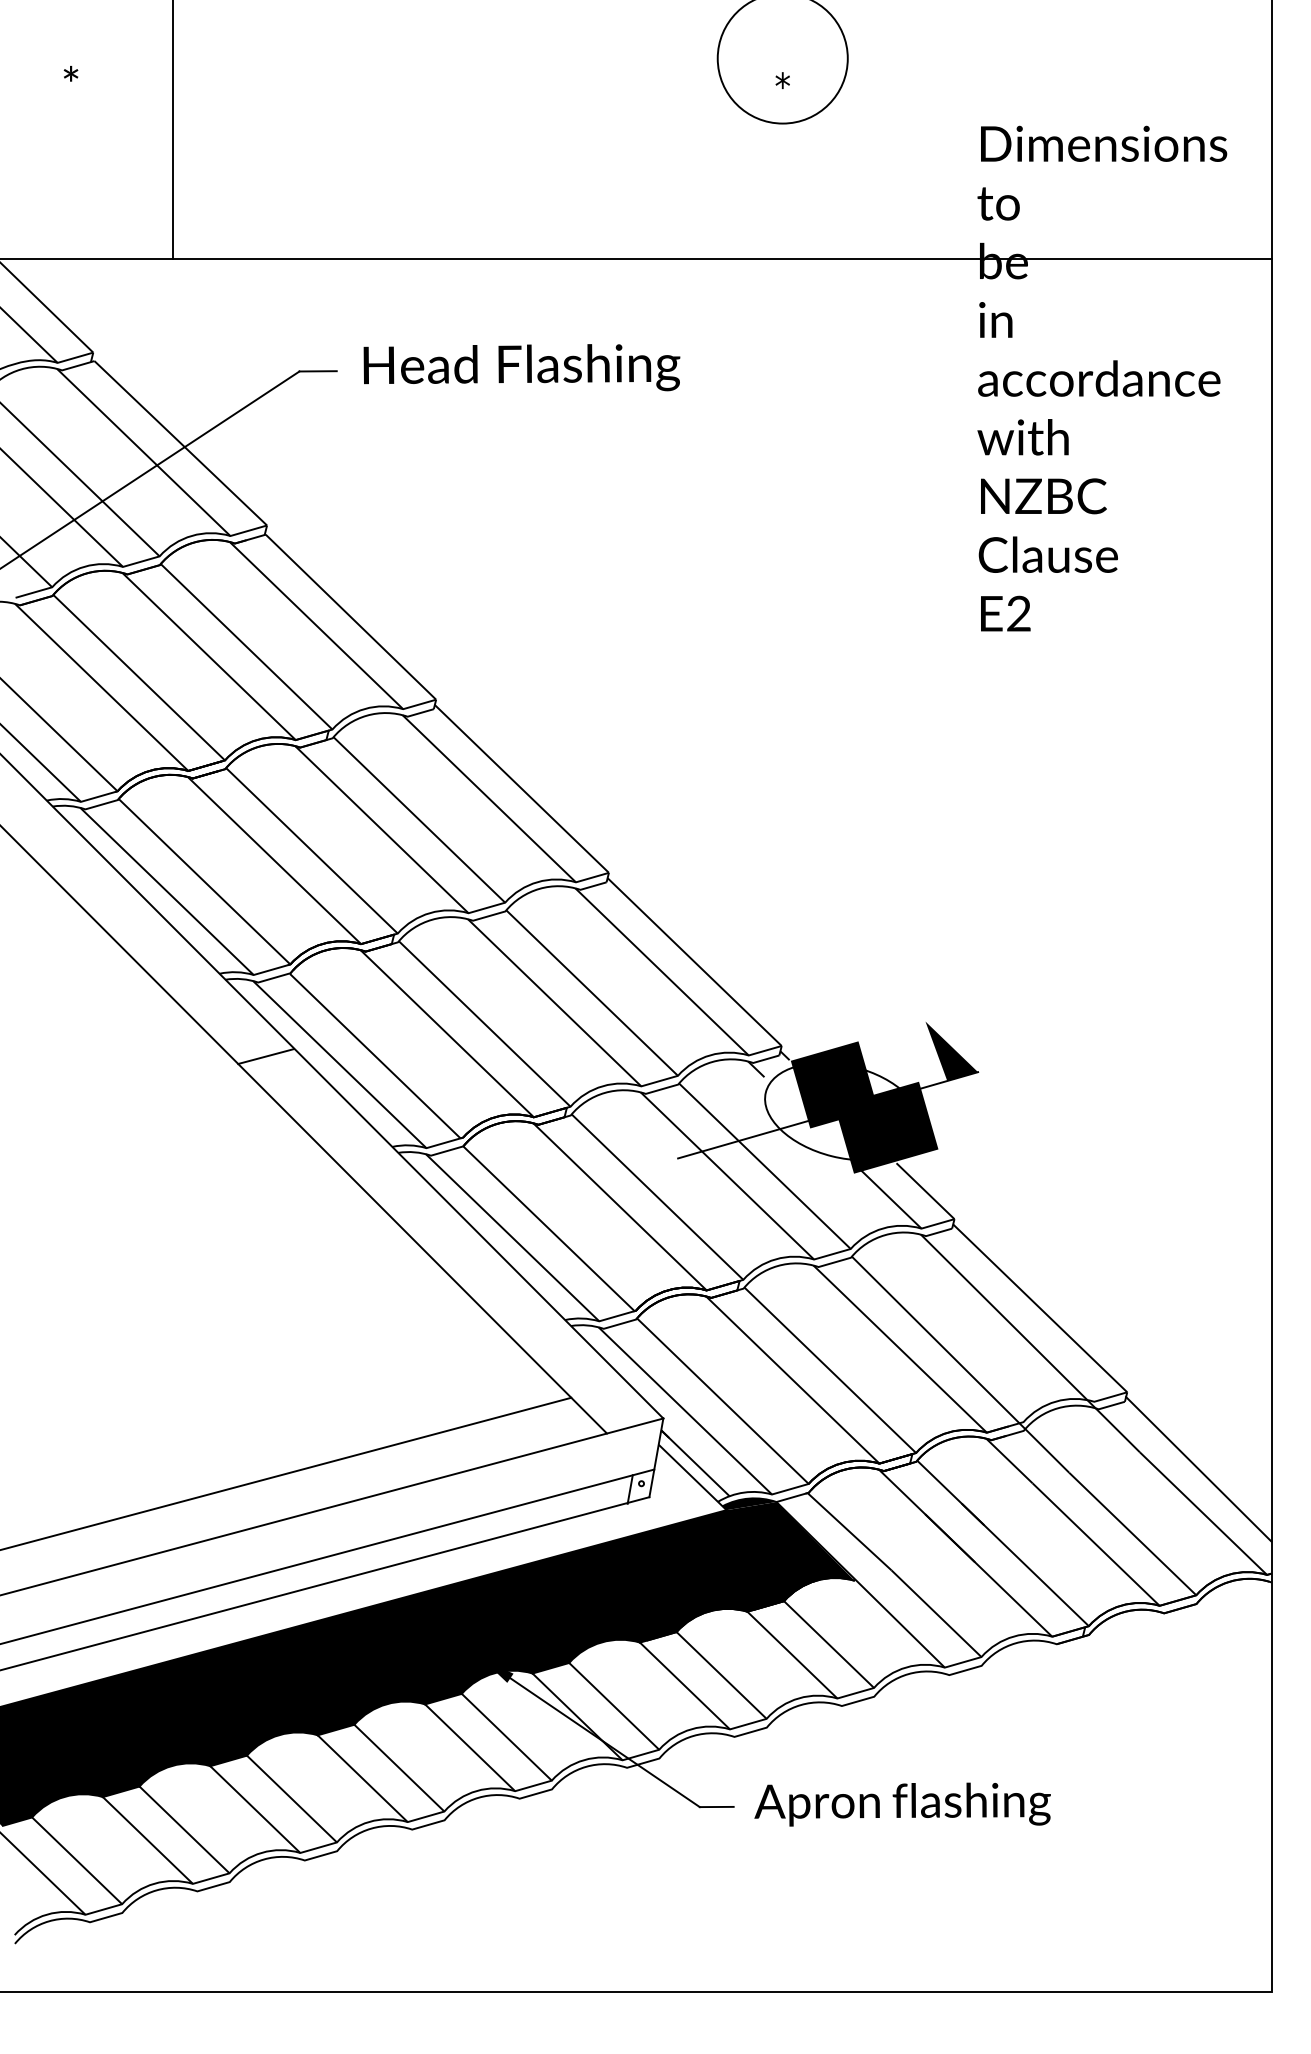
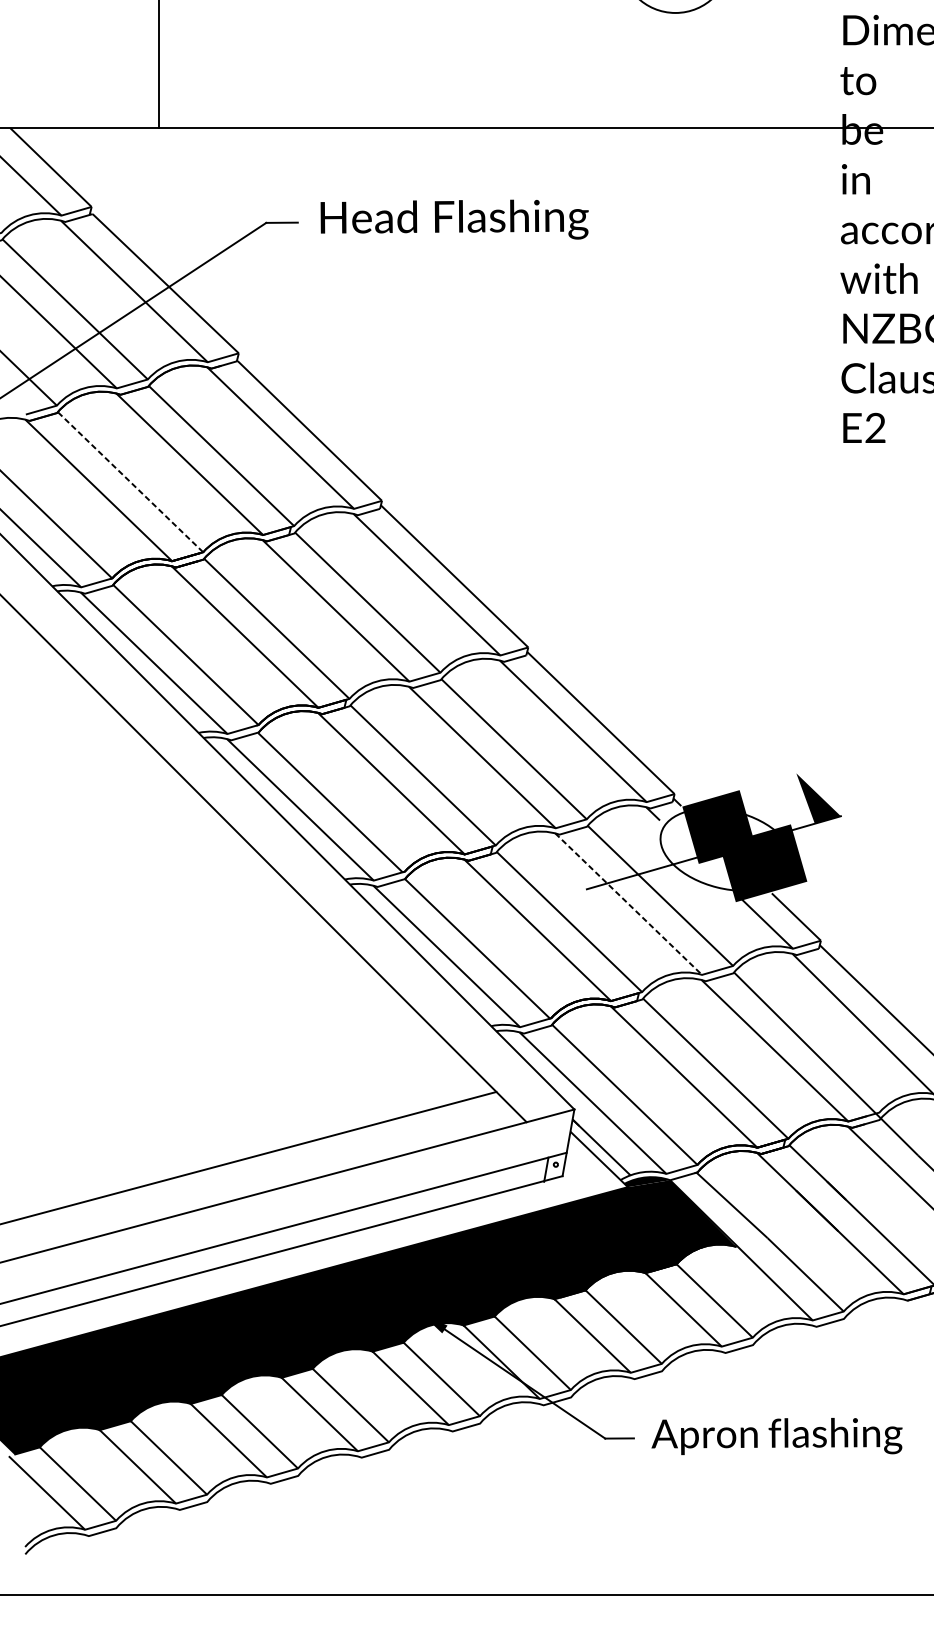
line: (138, 677) -> (129, 482), solid -> dashed
line: (265, 1056) -> (237, 802), removed
line: (727, 1176) -> (628, 904), solid -> dashed

